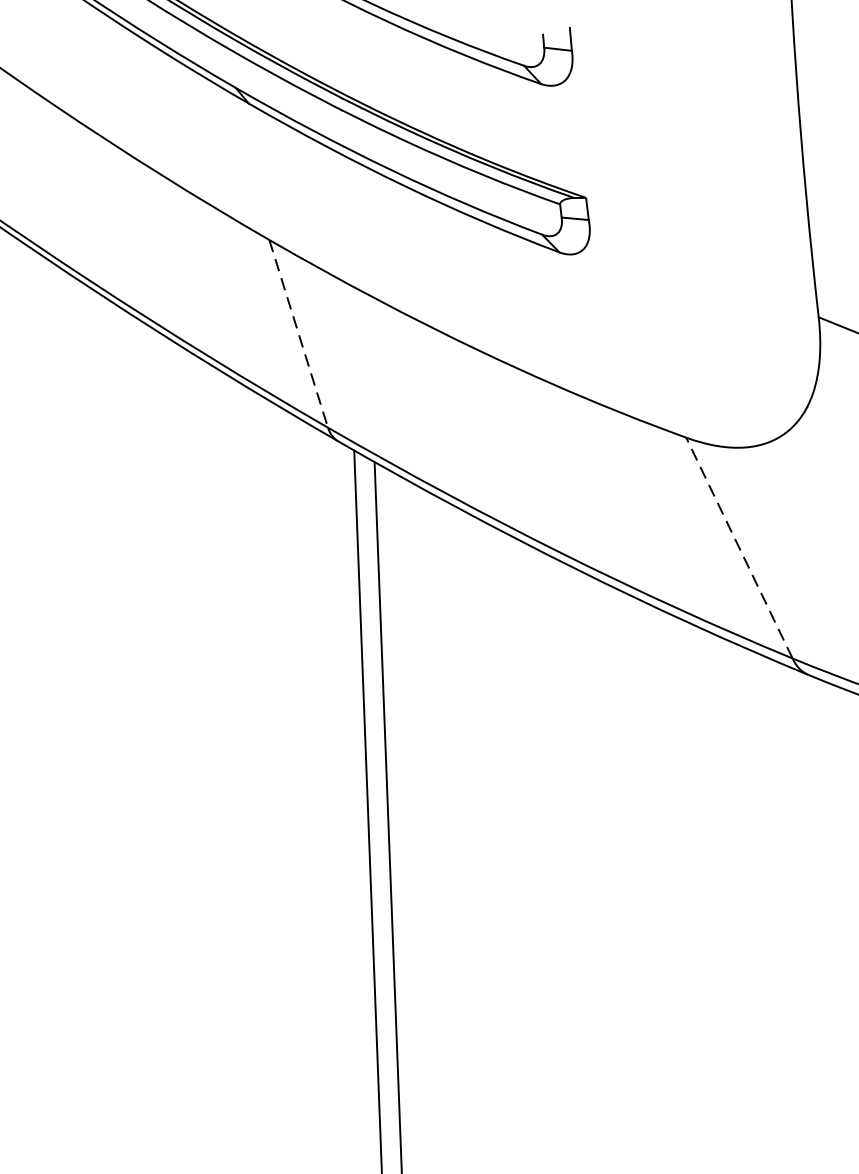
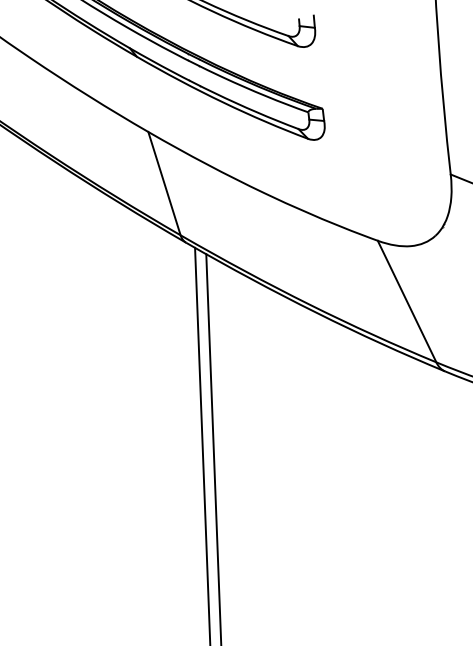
line: (298, 335) -> (164, 184), dashed -> solid
line: (738, 547) -> (406, 301), dashed -> solid

